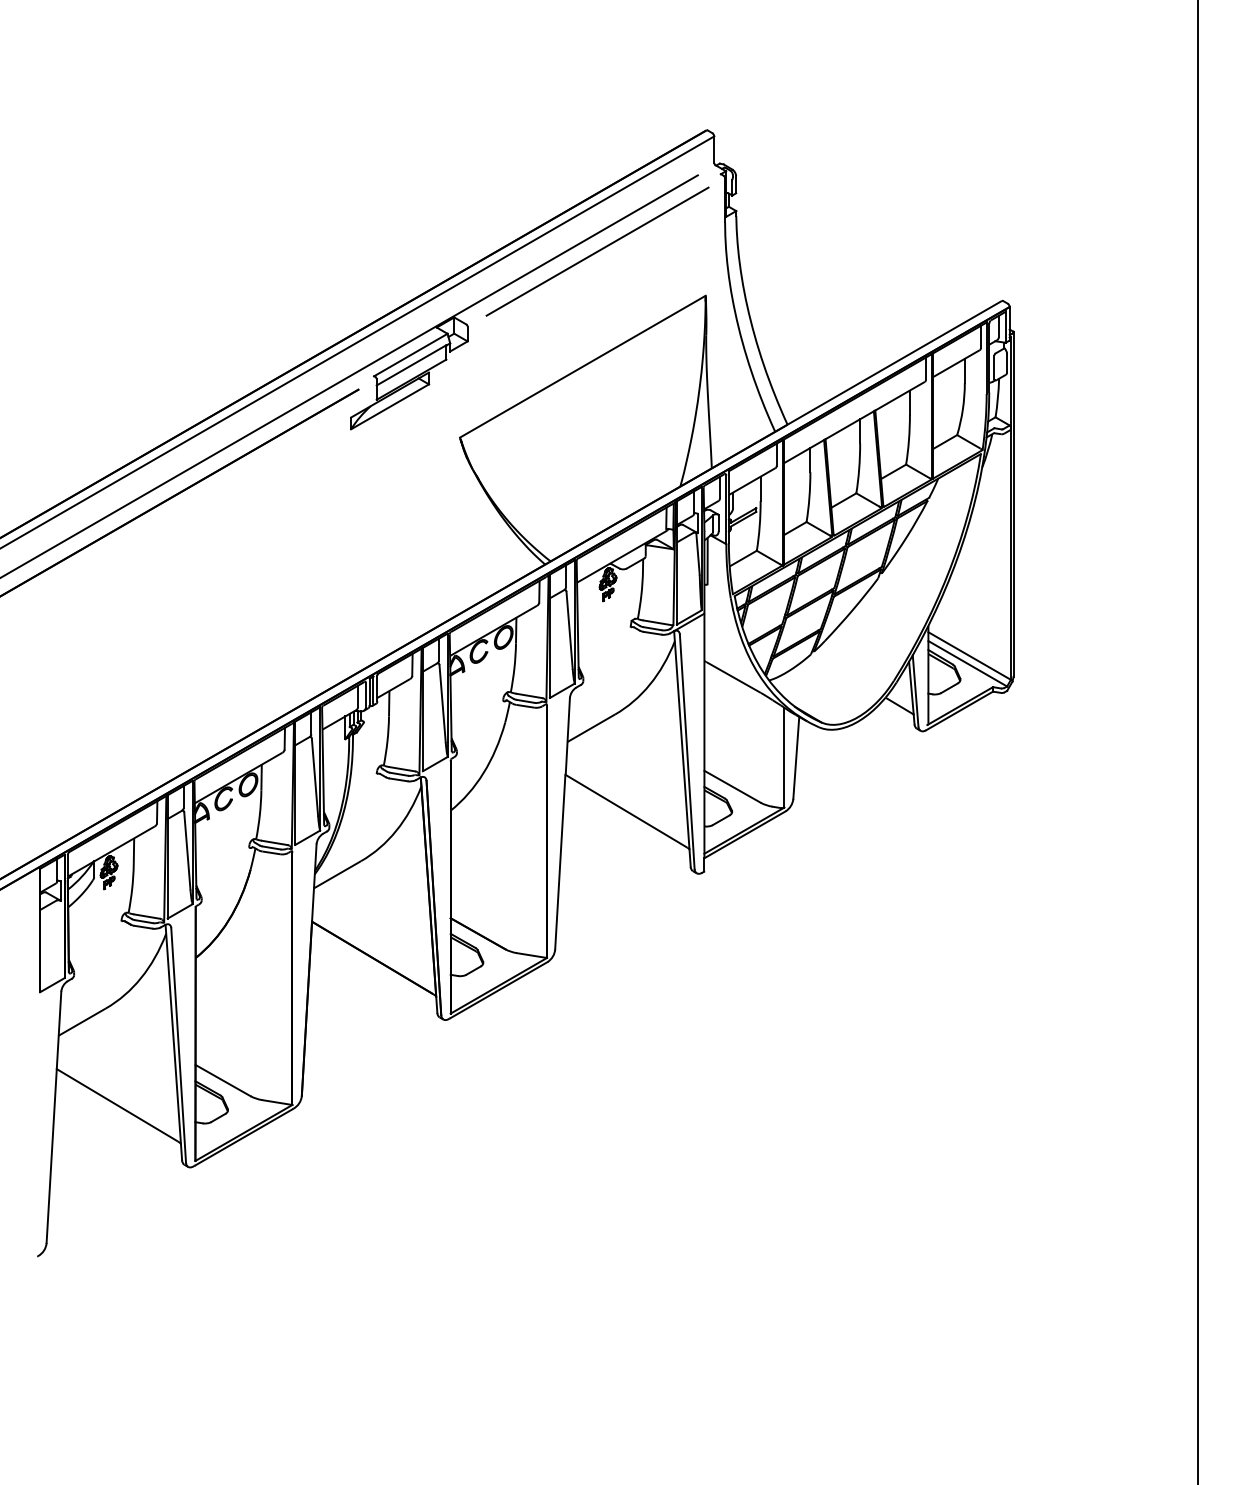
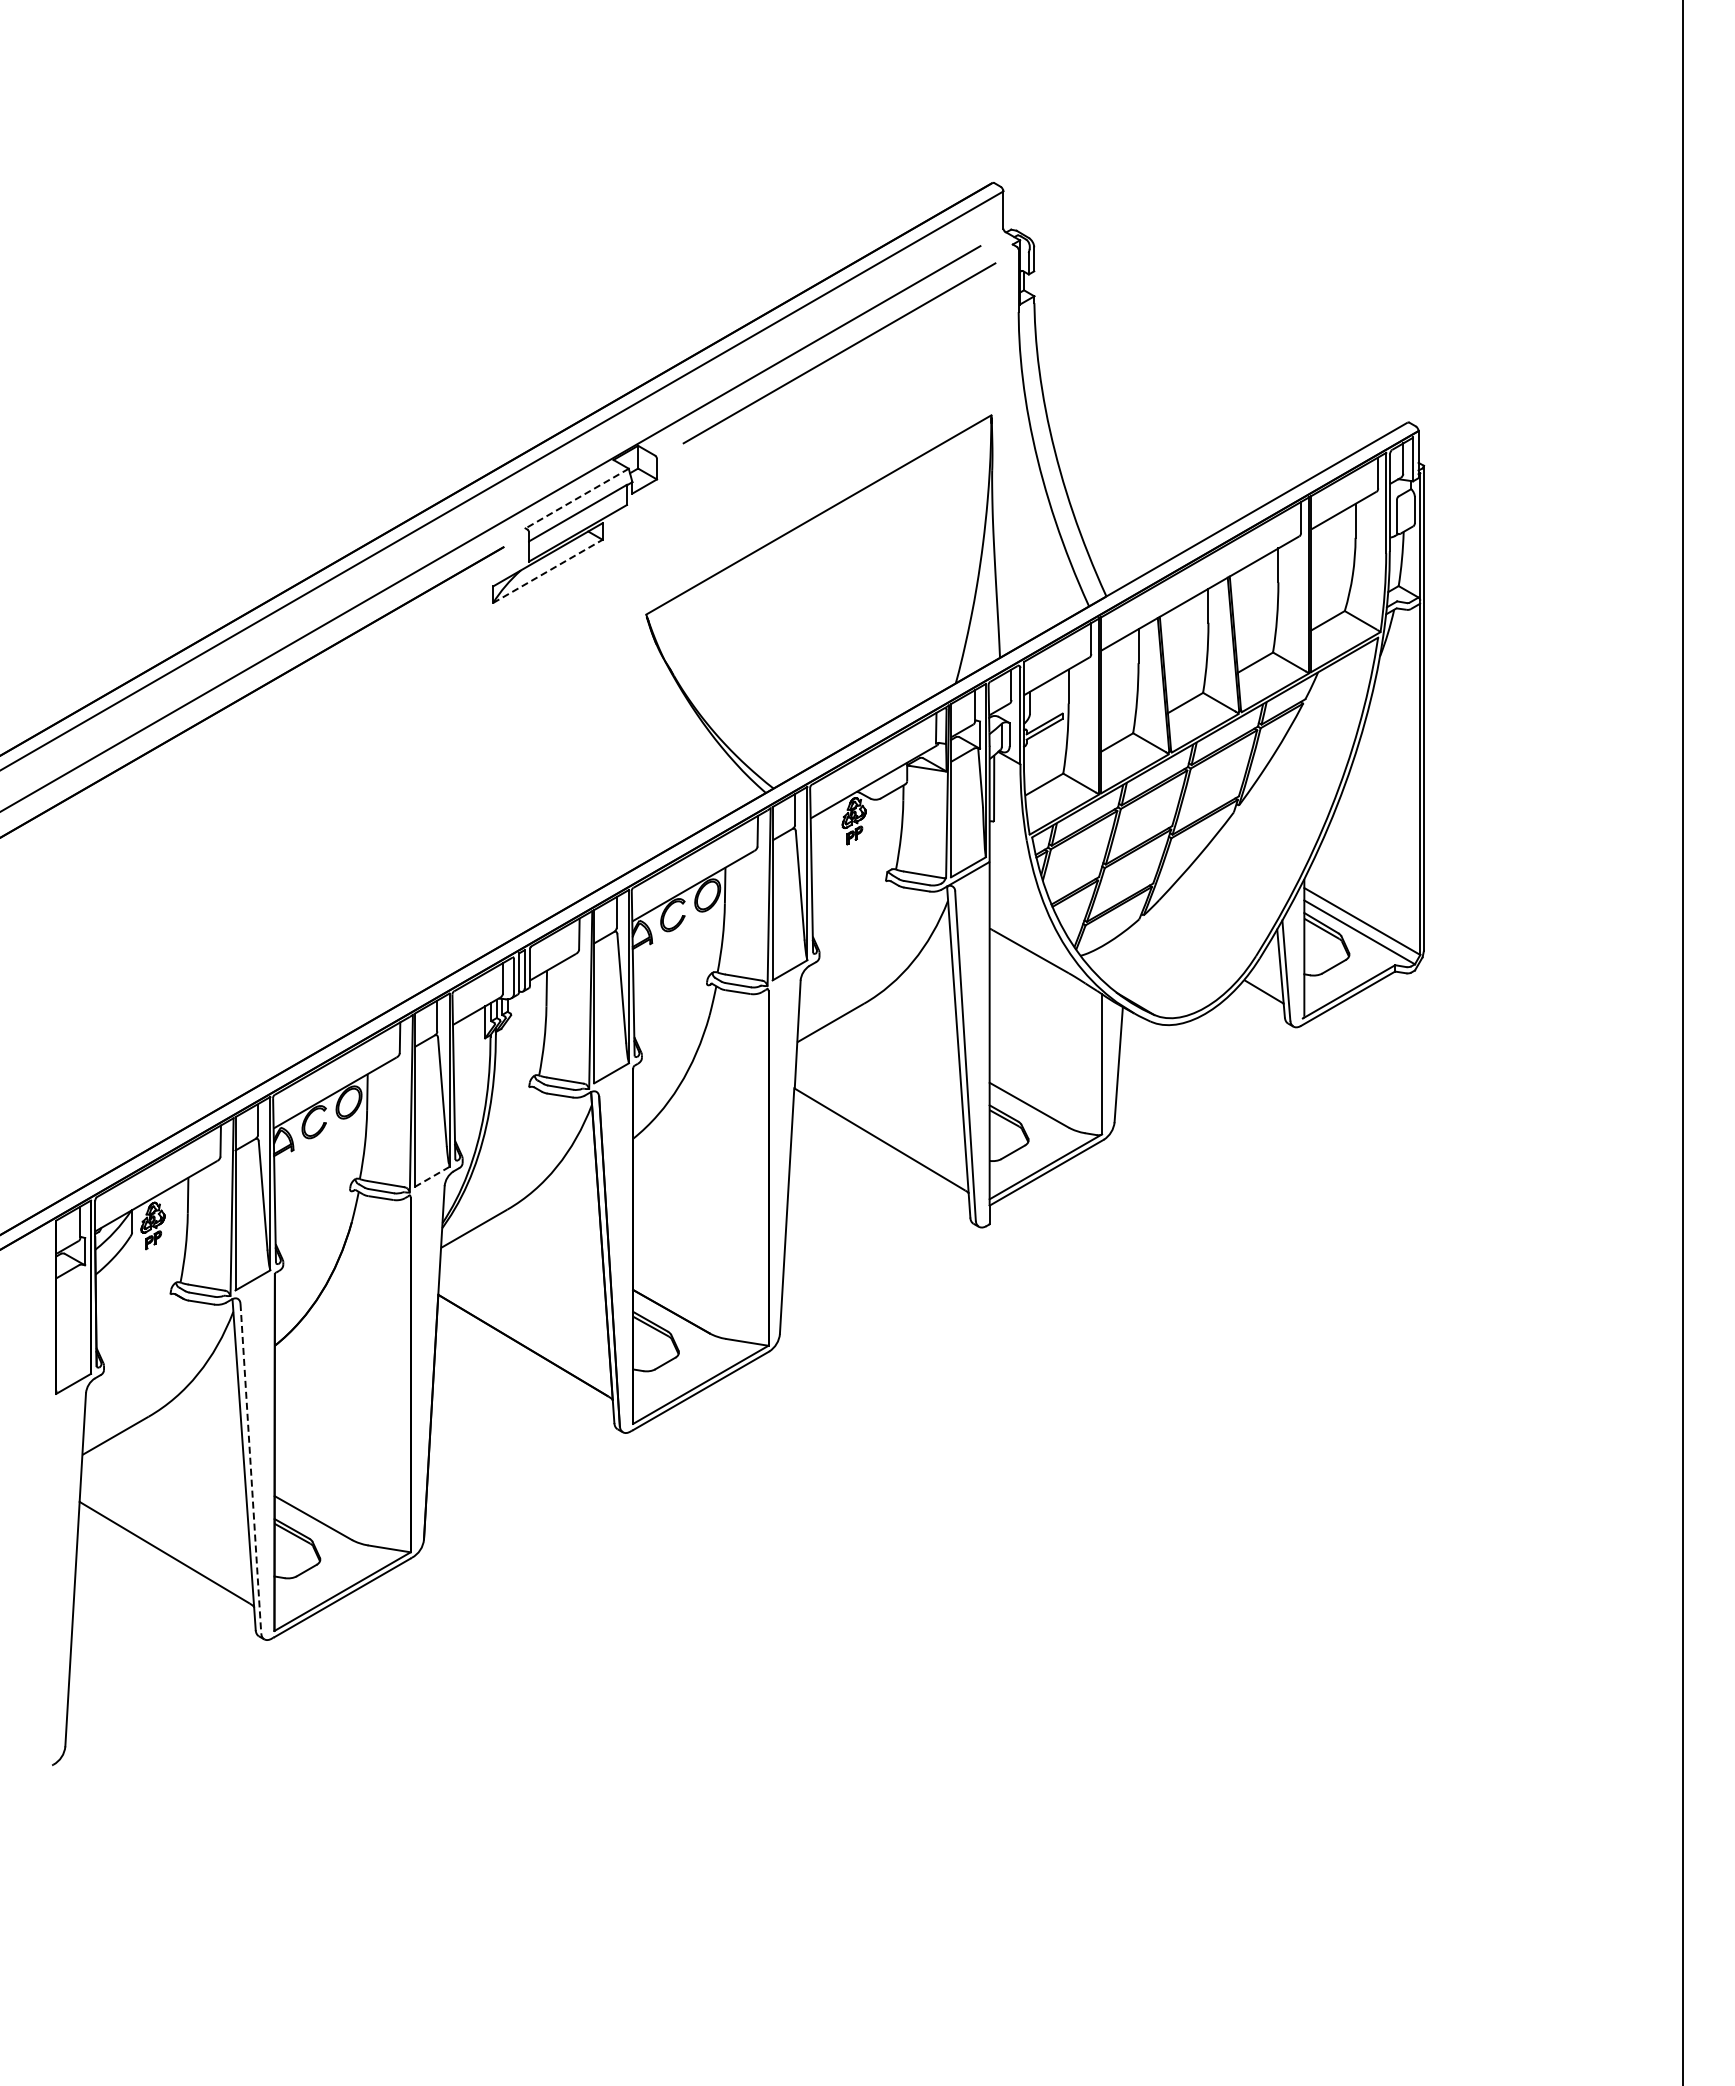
line: (411, 354) -> (577, 498), solid -> dashed
line: (390, 406) -> (548, 571), solid -> dashed
line: (307, 837) -> (432, 1176), solid -> dashed
line: (178, 1045) -> (250, 1468), solid -> dashed

